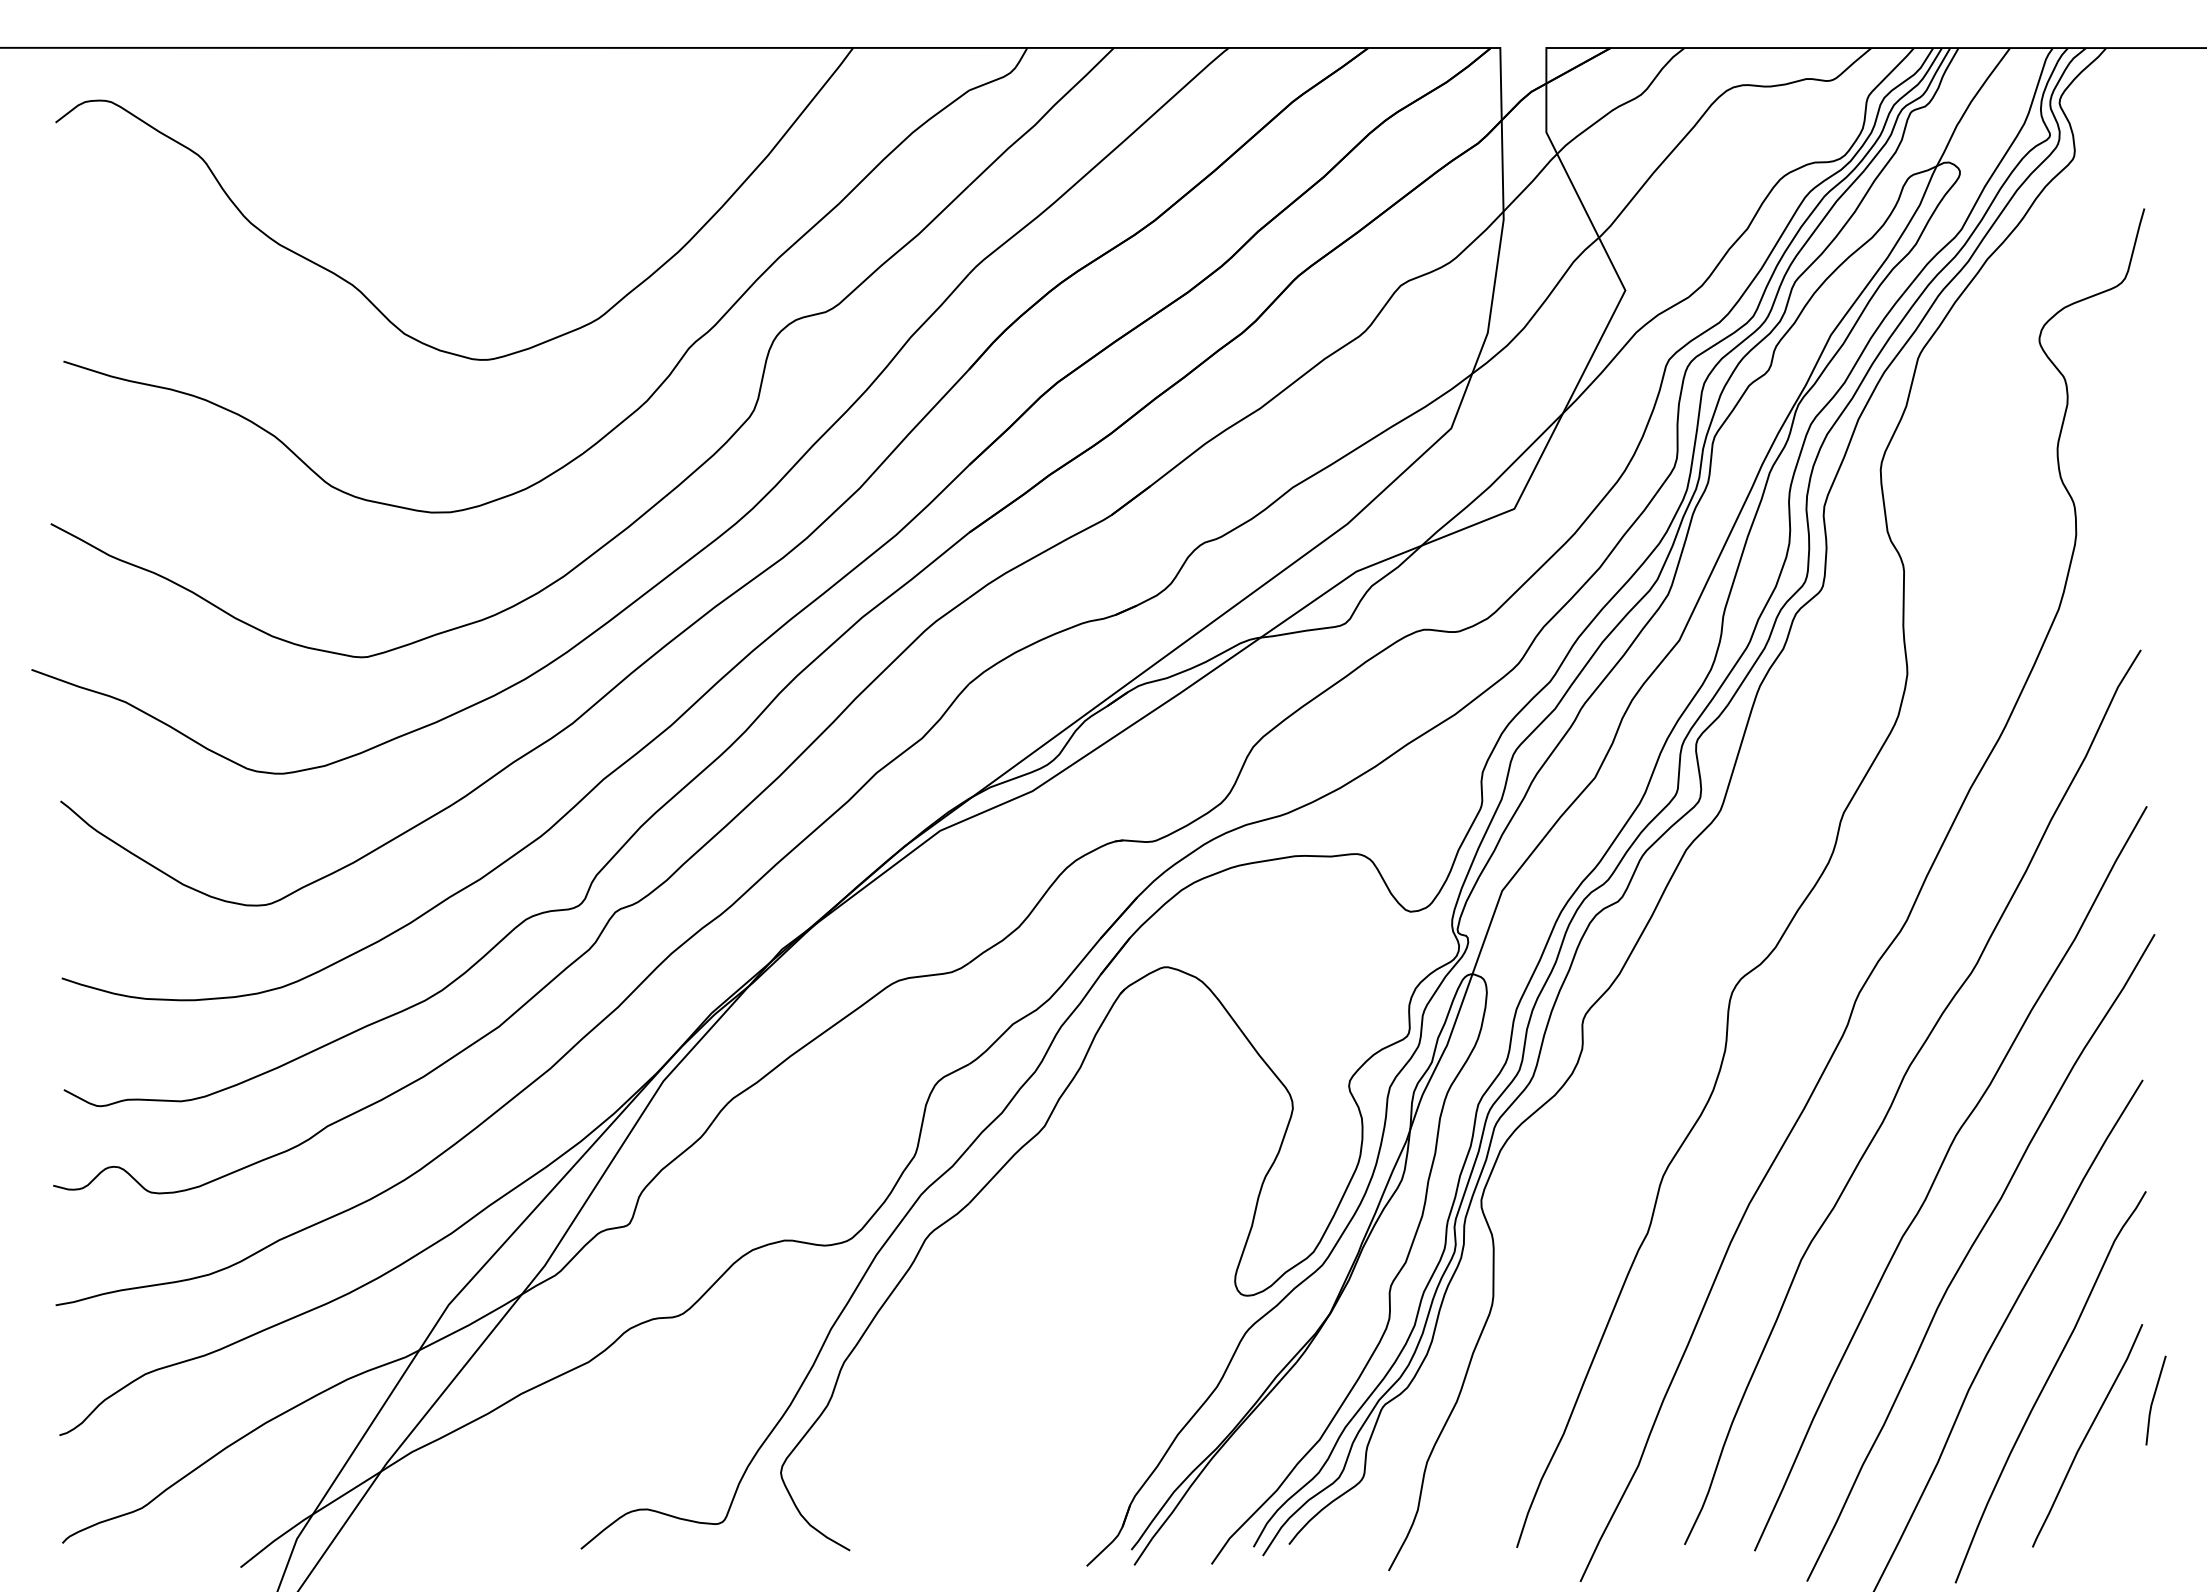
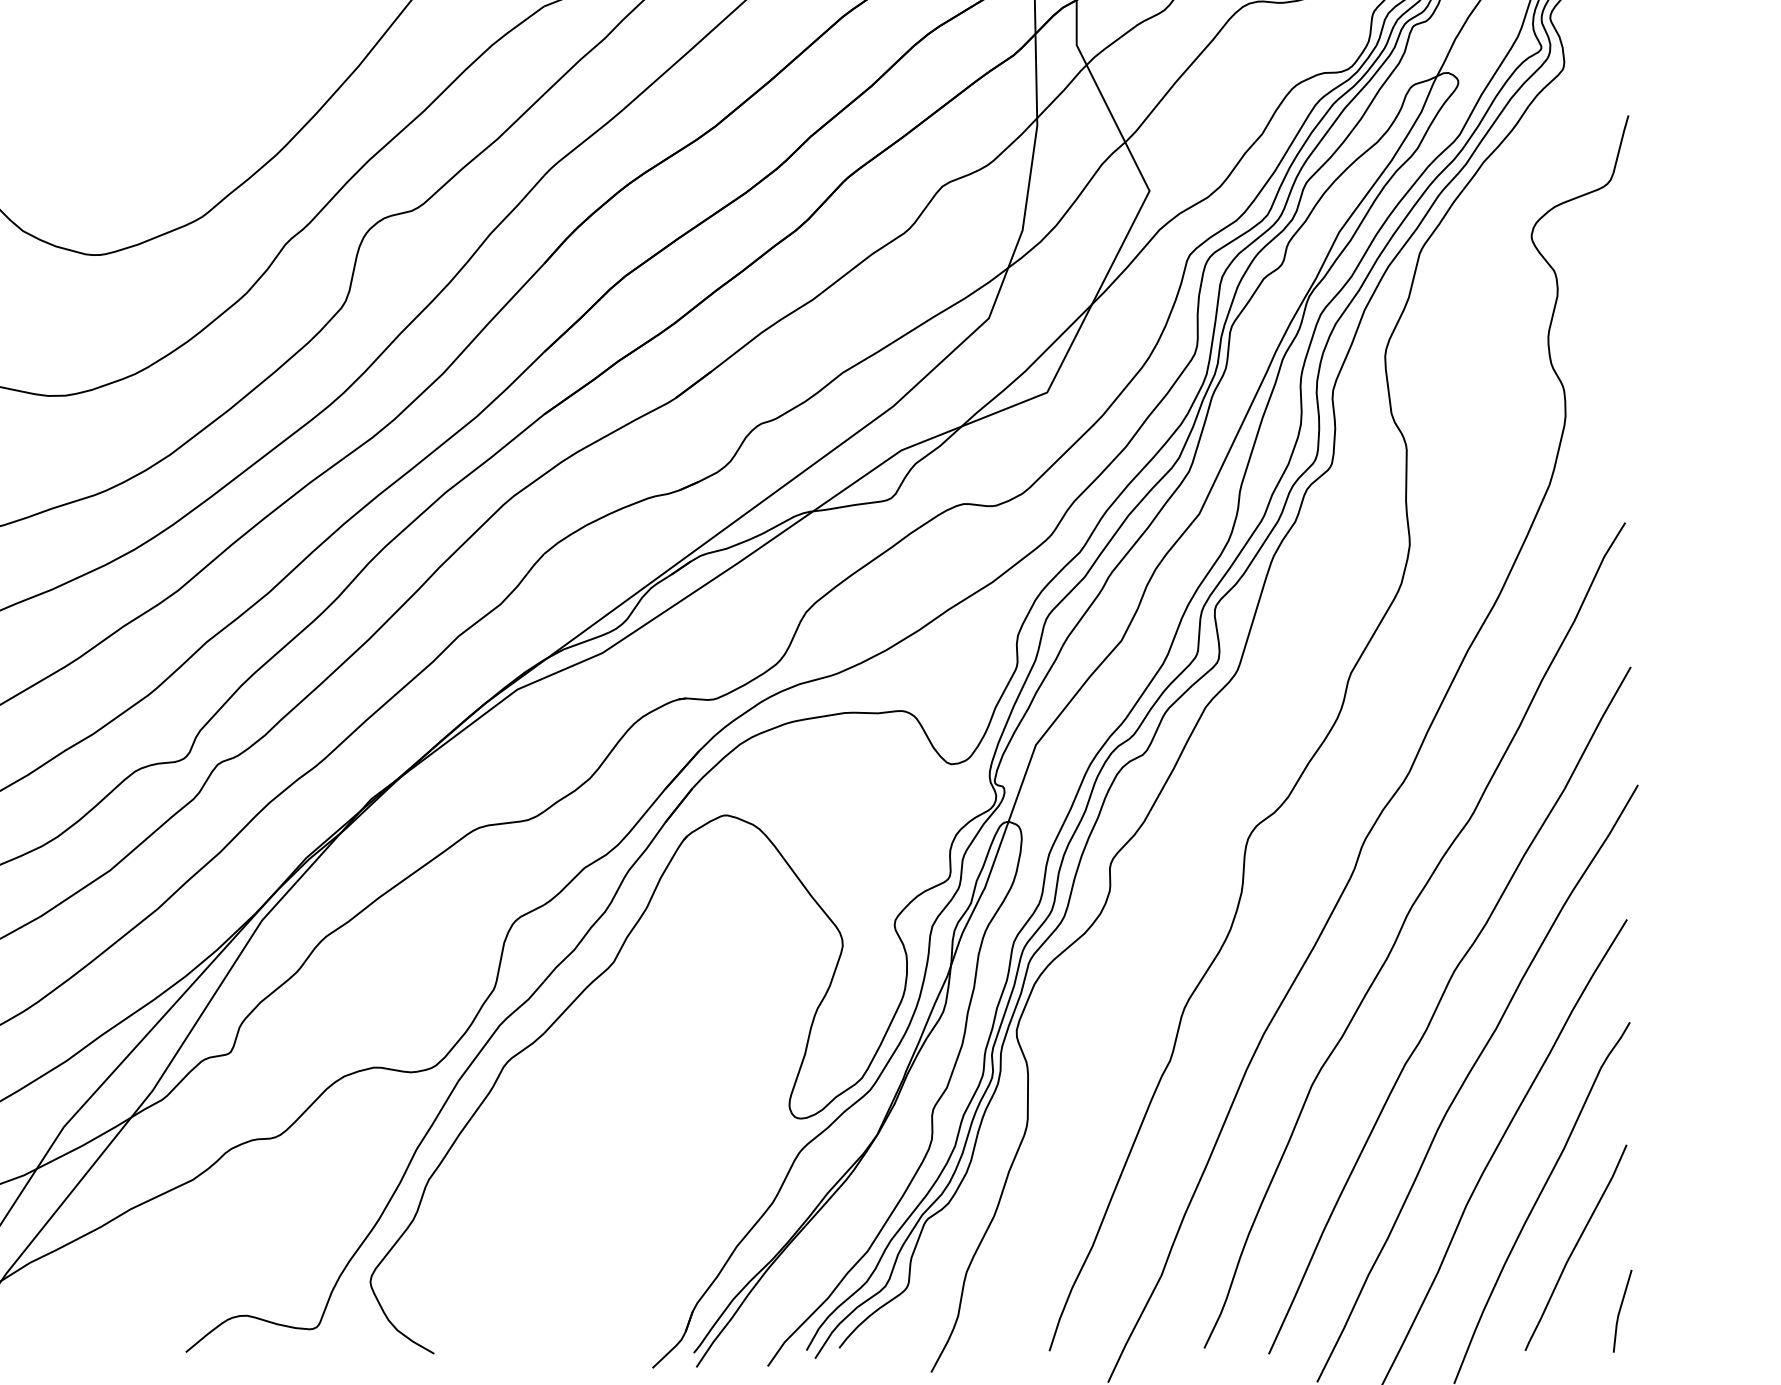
line: (2153, 1400) -> (1620, 1311), moved

